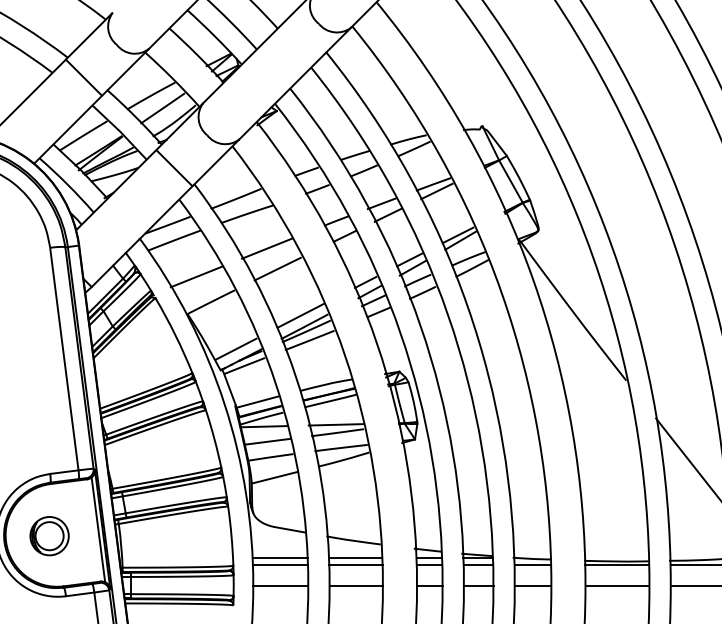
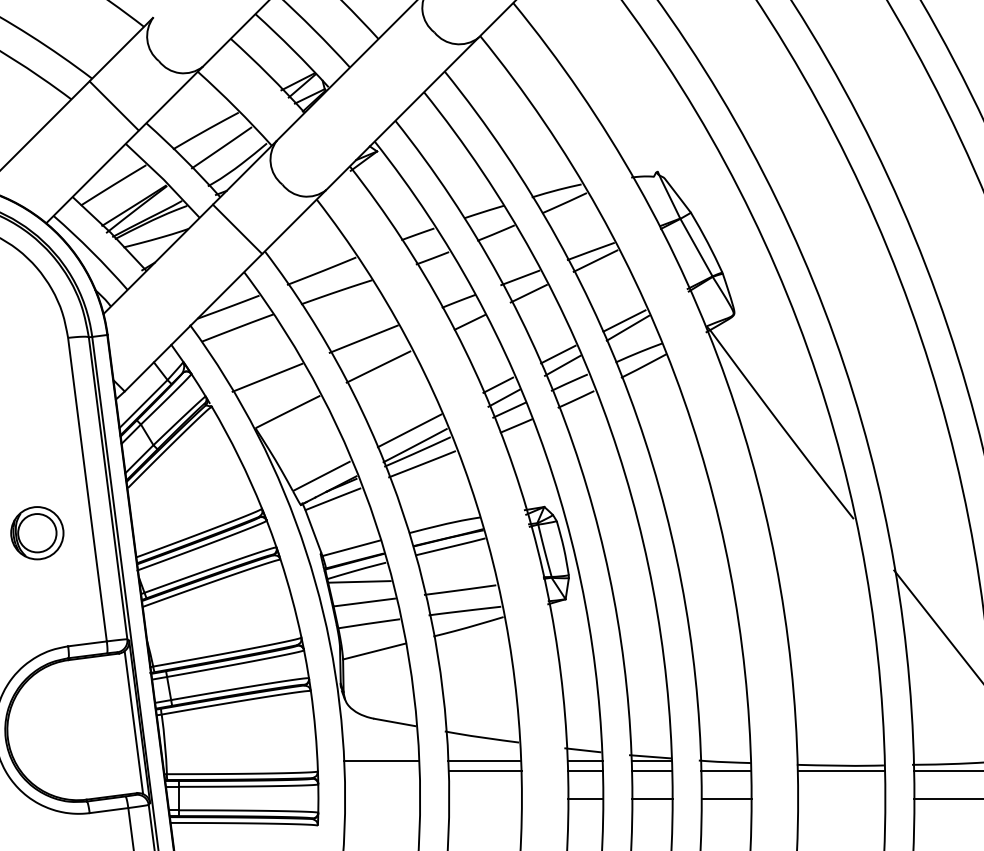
line: (335, 424) -> (457, 579), removed
part: (49, 536) -> (37, 533), moved
line: (279, 564) -> (381, 770), removed
line: (280, 585) -> (382, 798), removed
line: (356, 585) -> (485, 798), removed
line: (617, 585) -> (841, 798), removed

